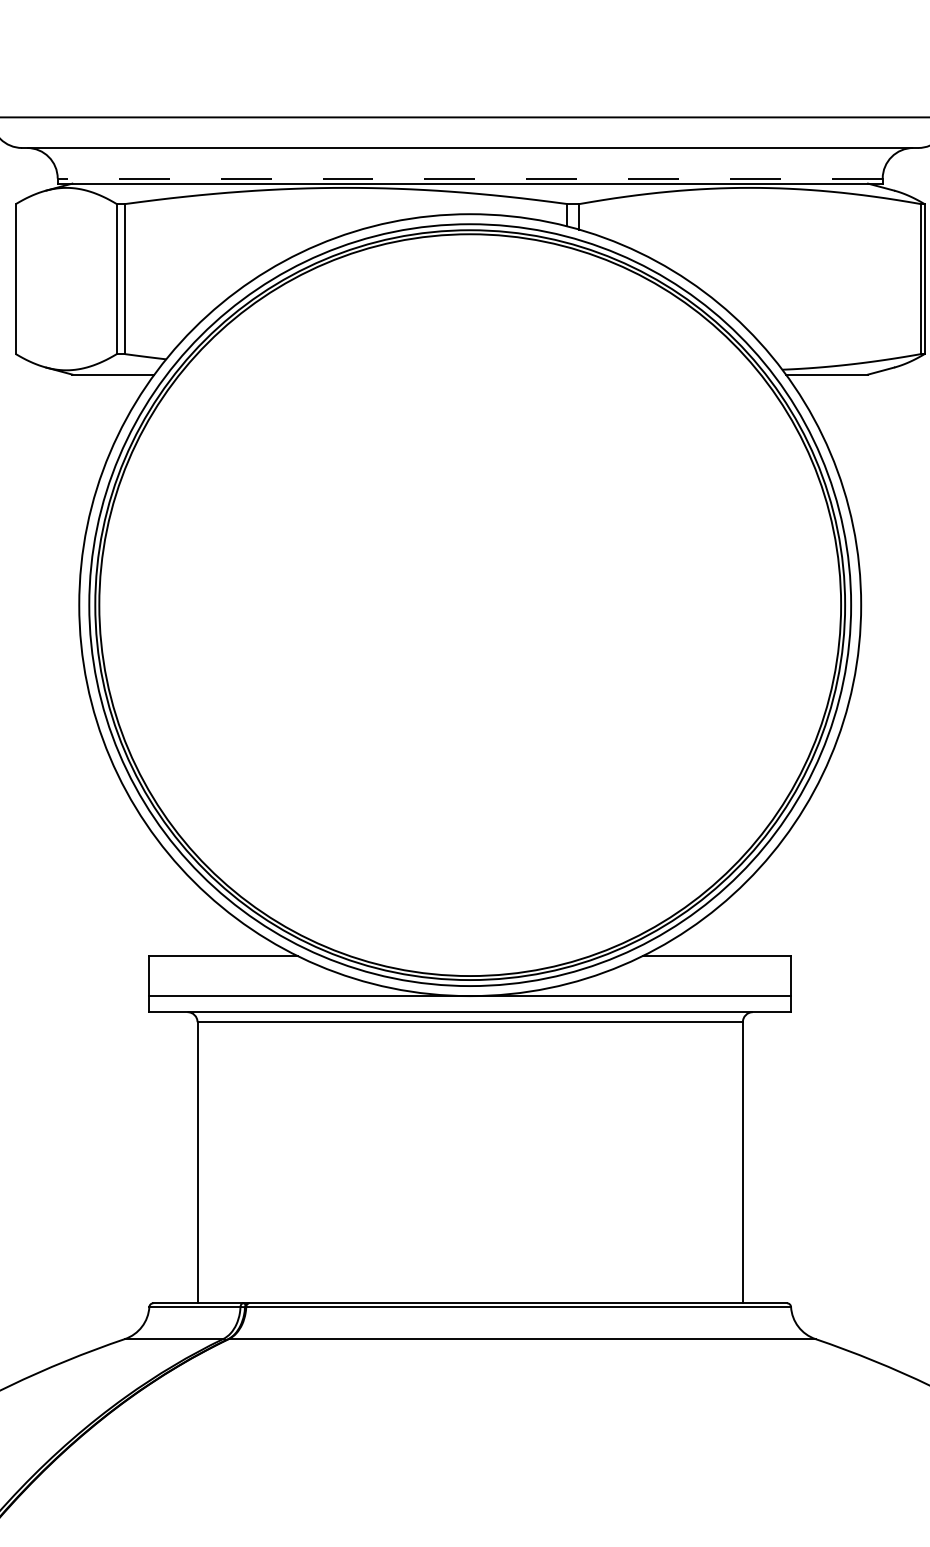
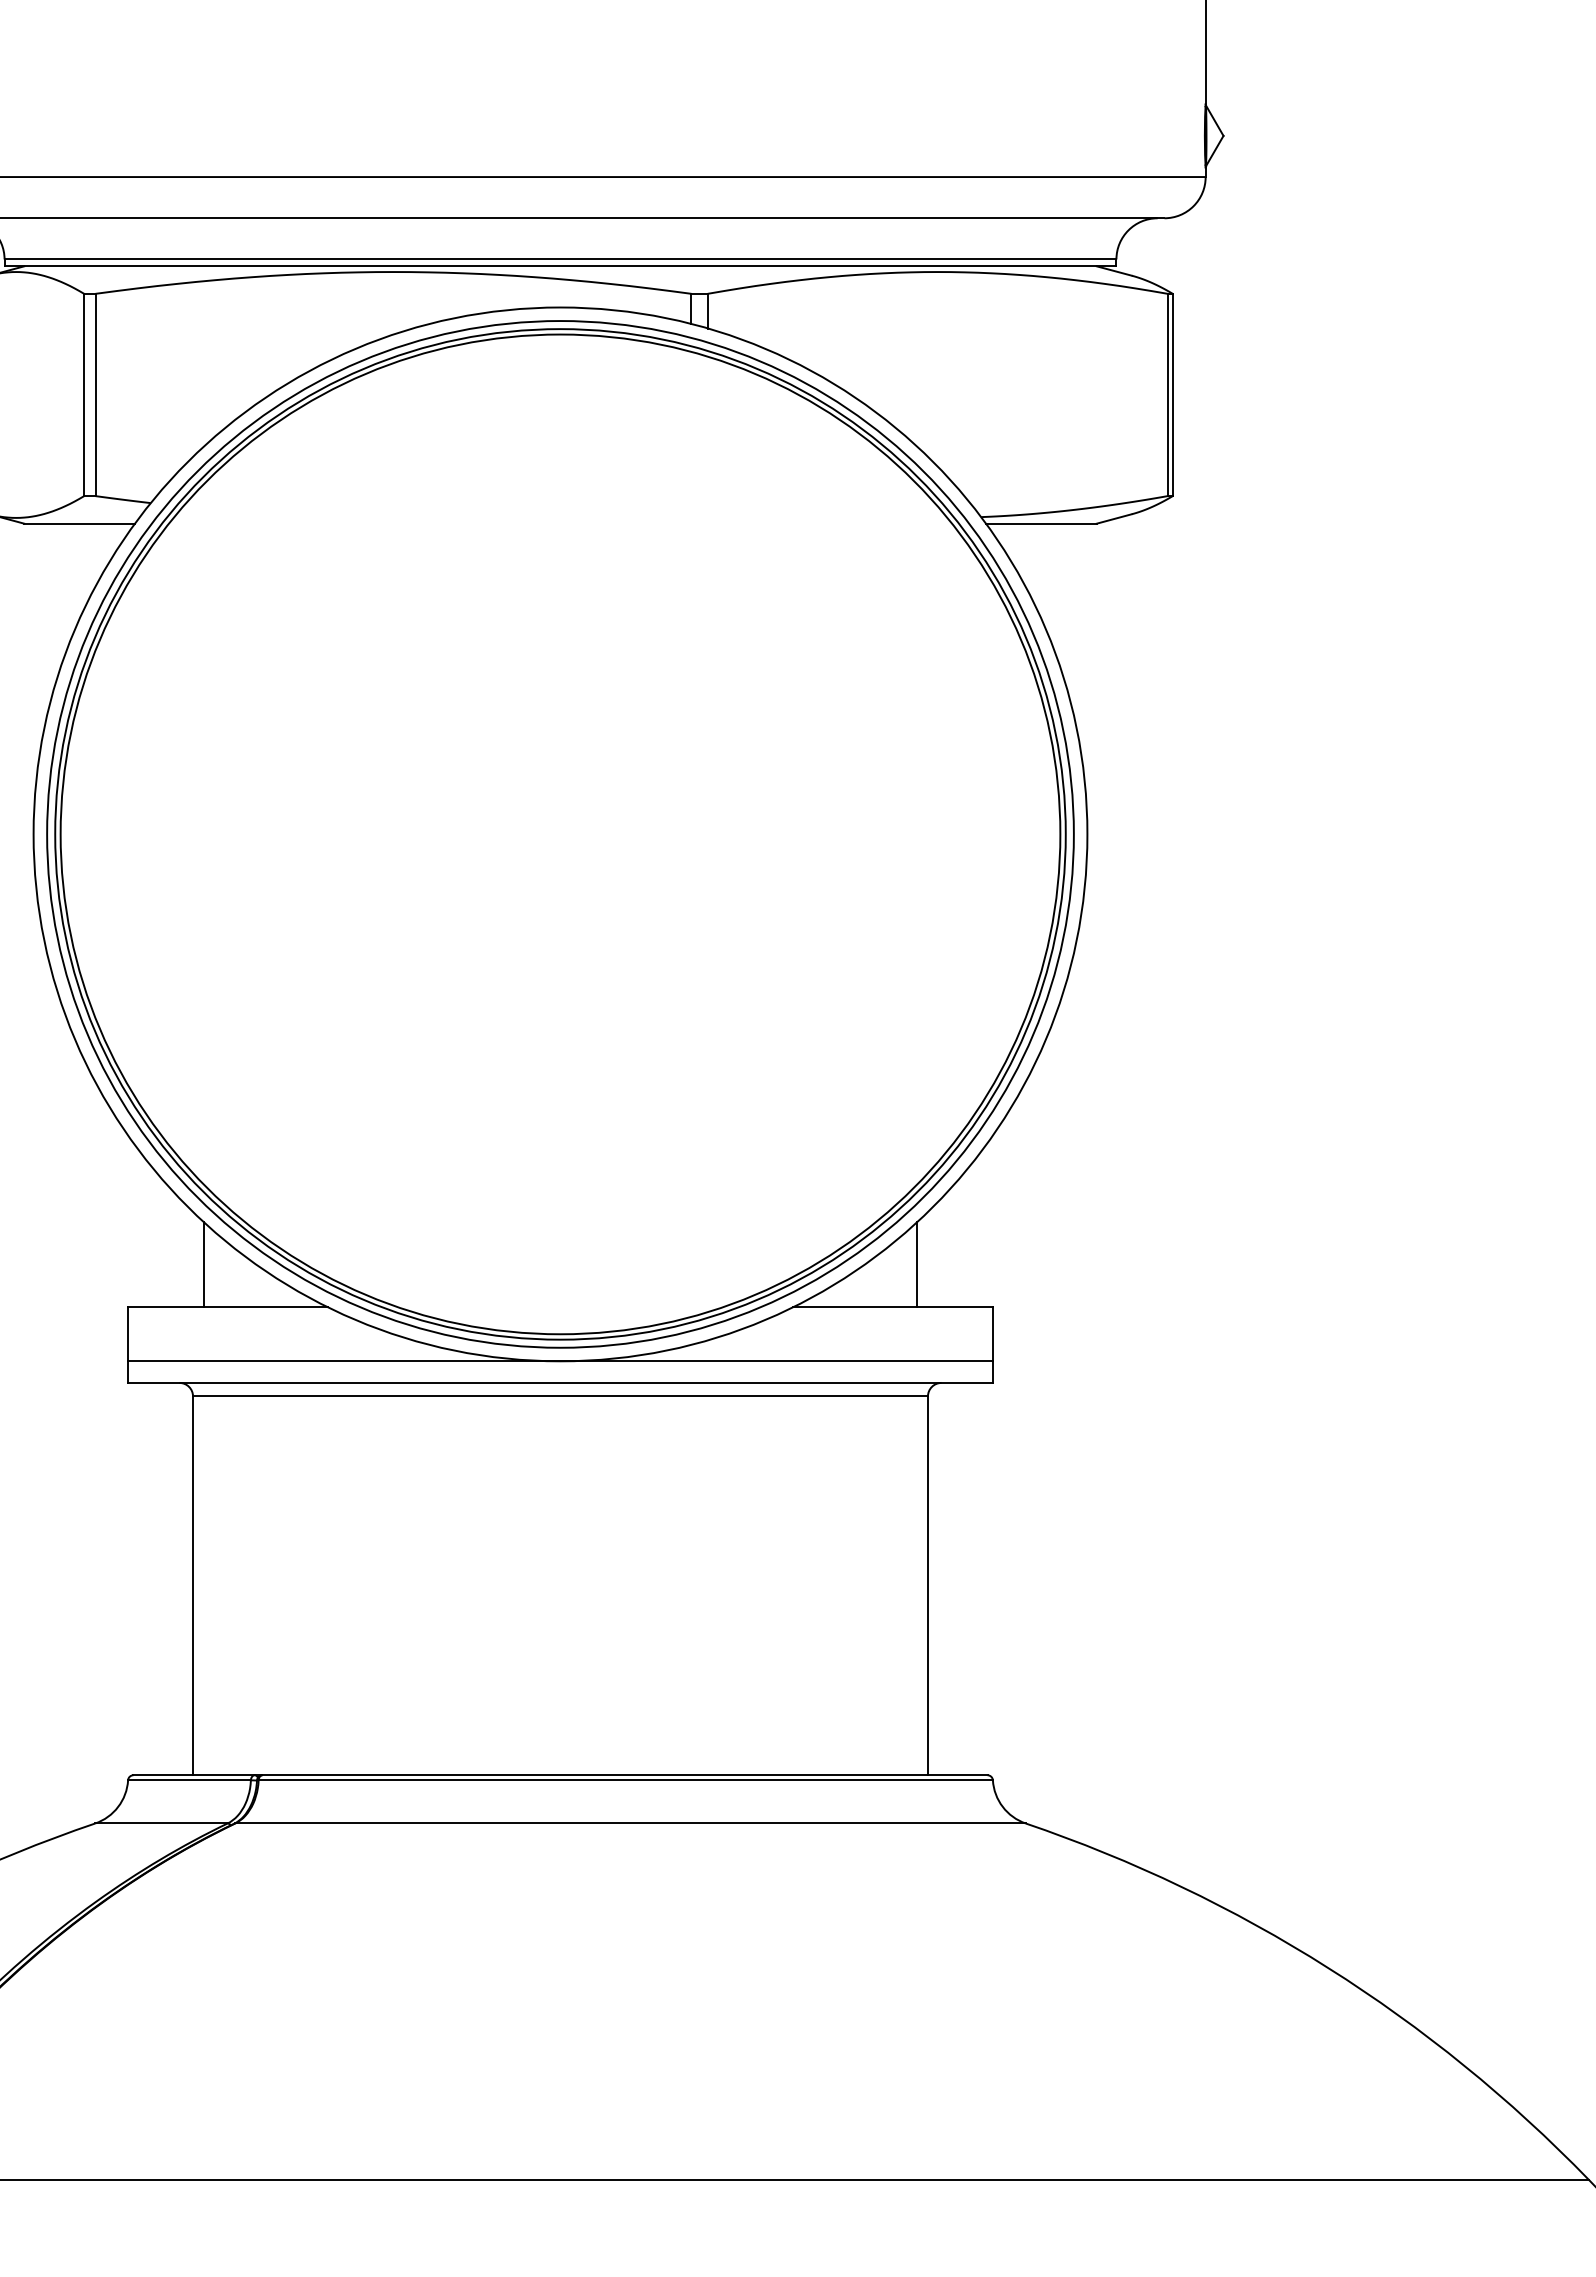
line: (470, 178) -> (560, 259), dashed -> solid
line: (205, 924) -> (203, 1264), added
line: (735, 924) -> (917, 1264), added

